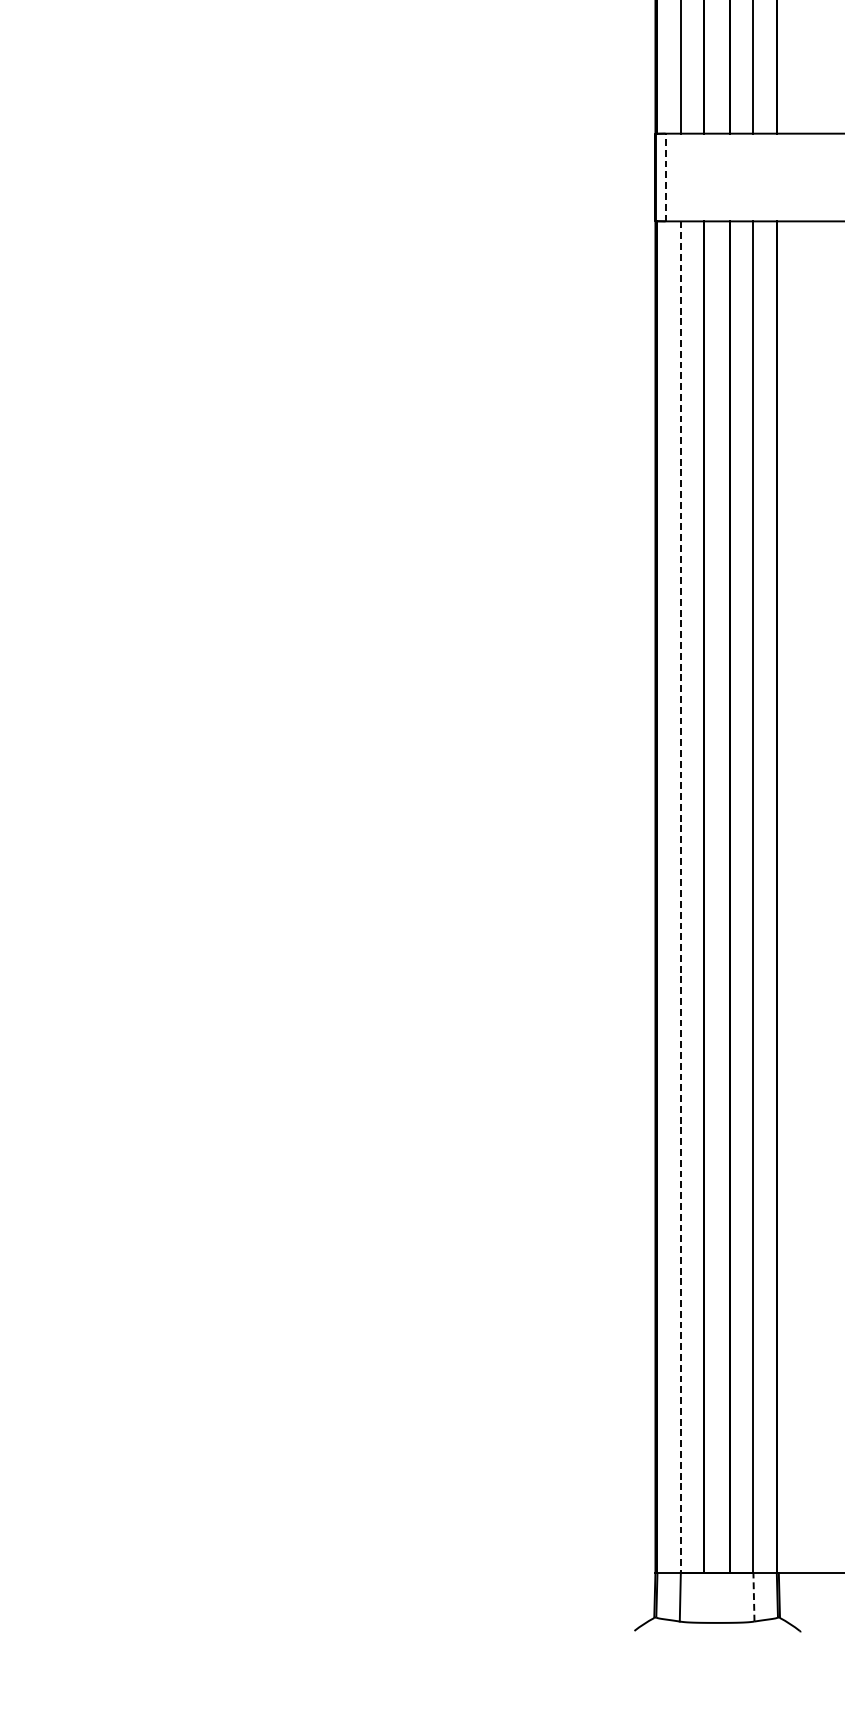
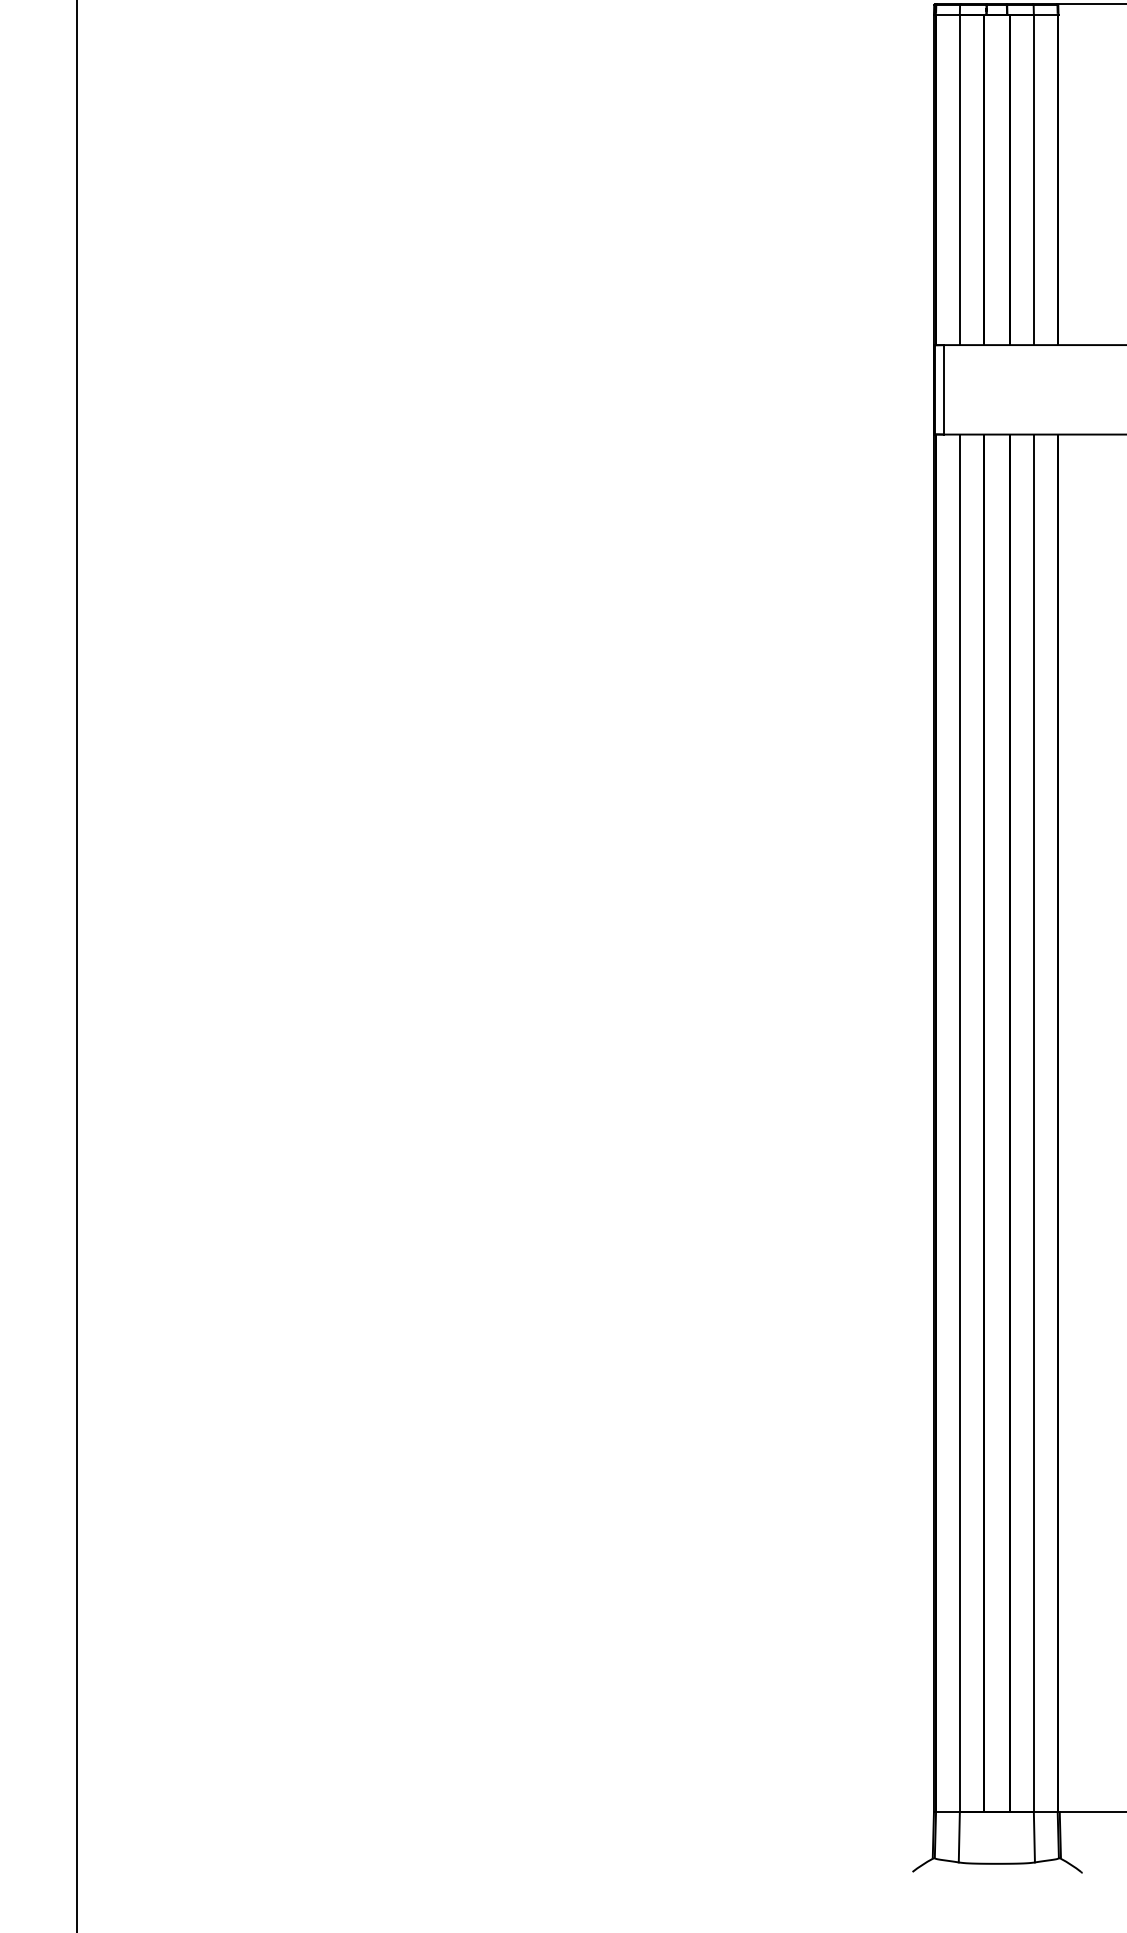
line: (665, 177) -> (944, 389), dashed -> solid
line: (680, 896) -> (959, 1123), dashed -> solid
line: (754, 1596) -> (1034, 1836), dashed -> solid

